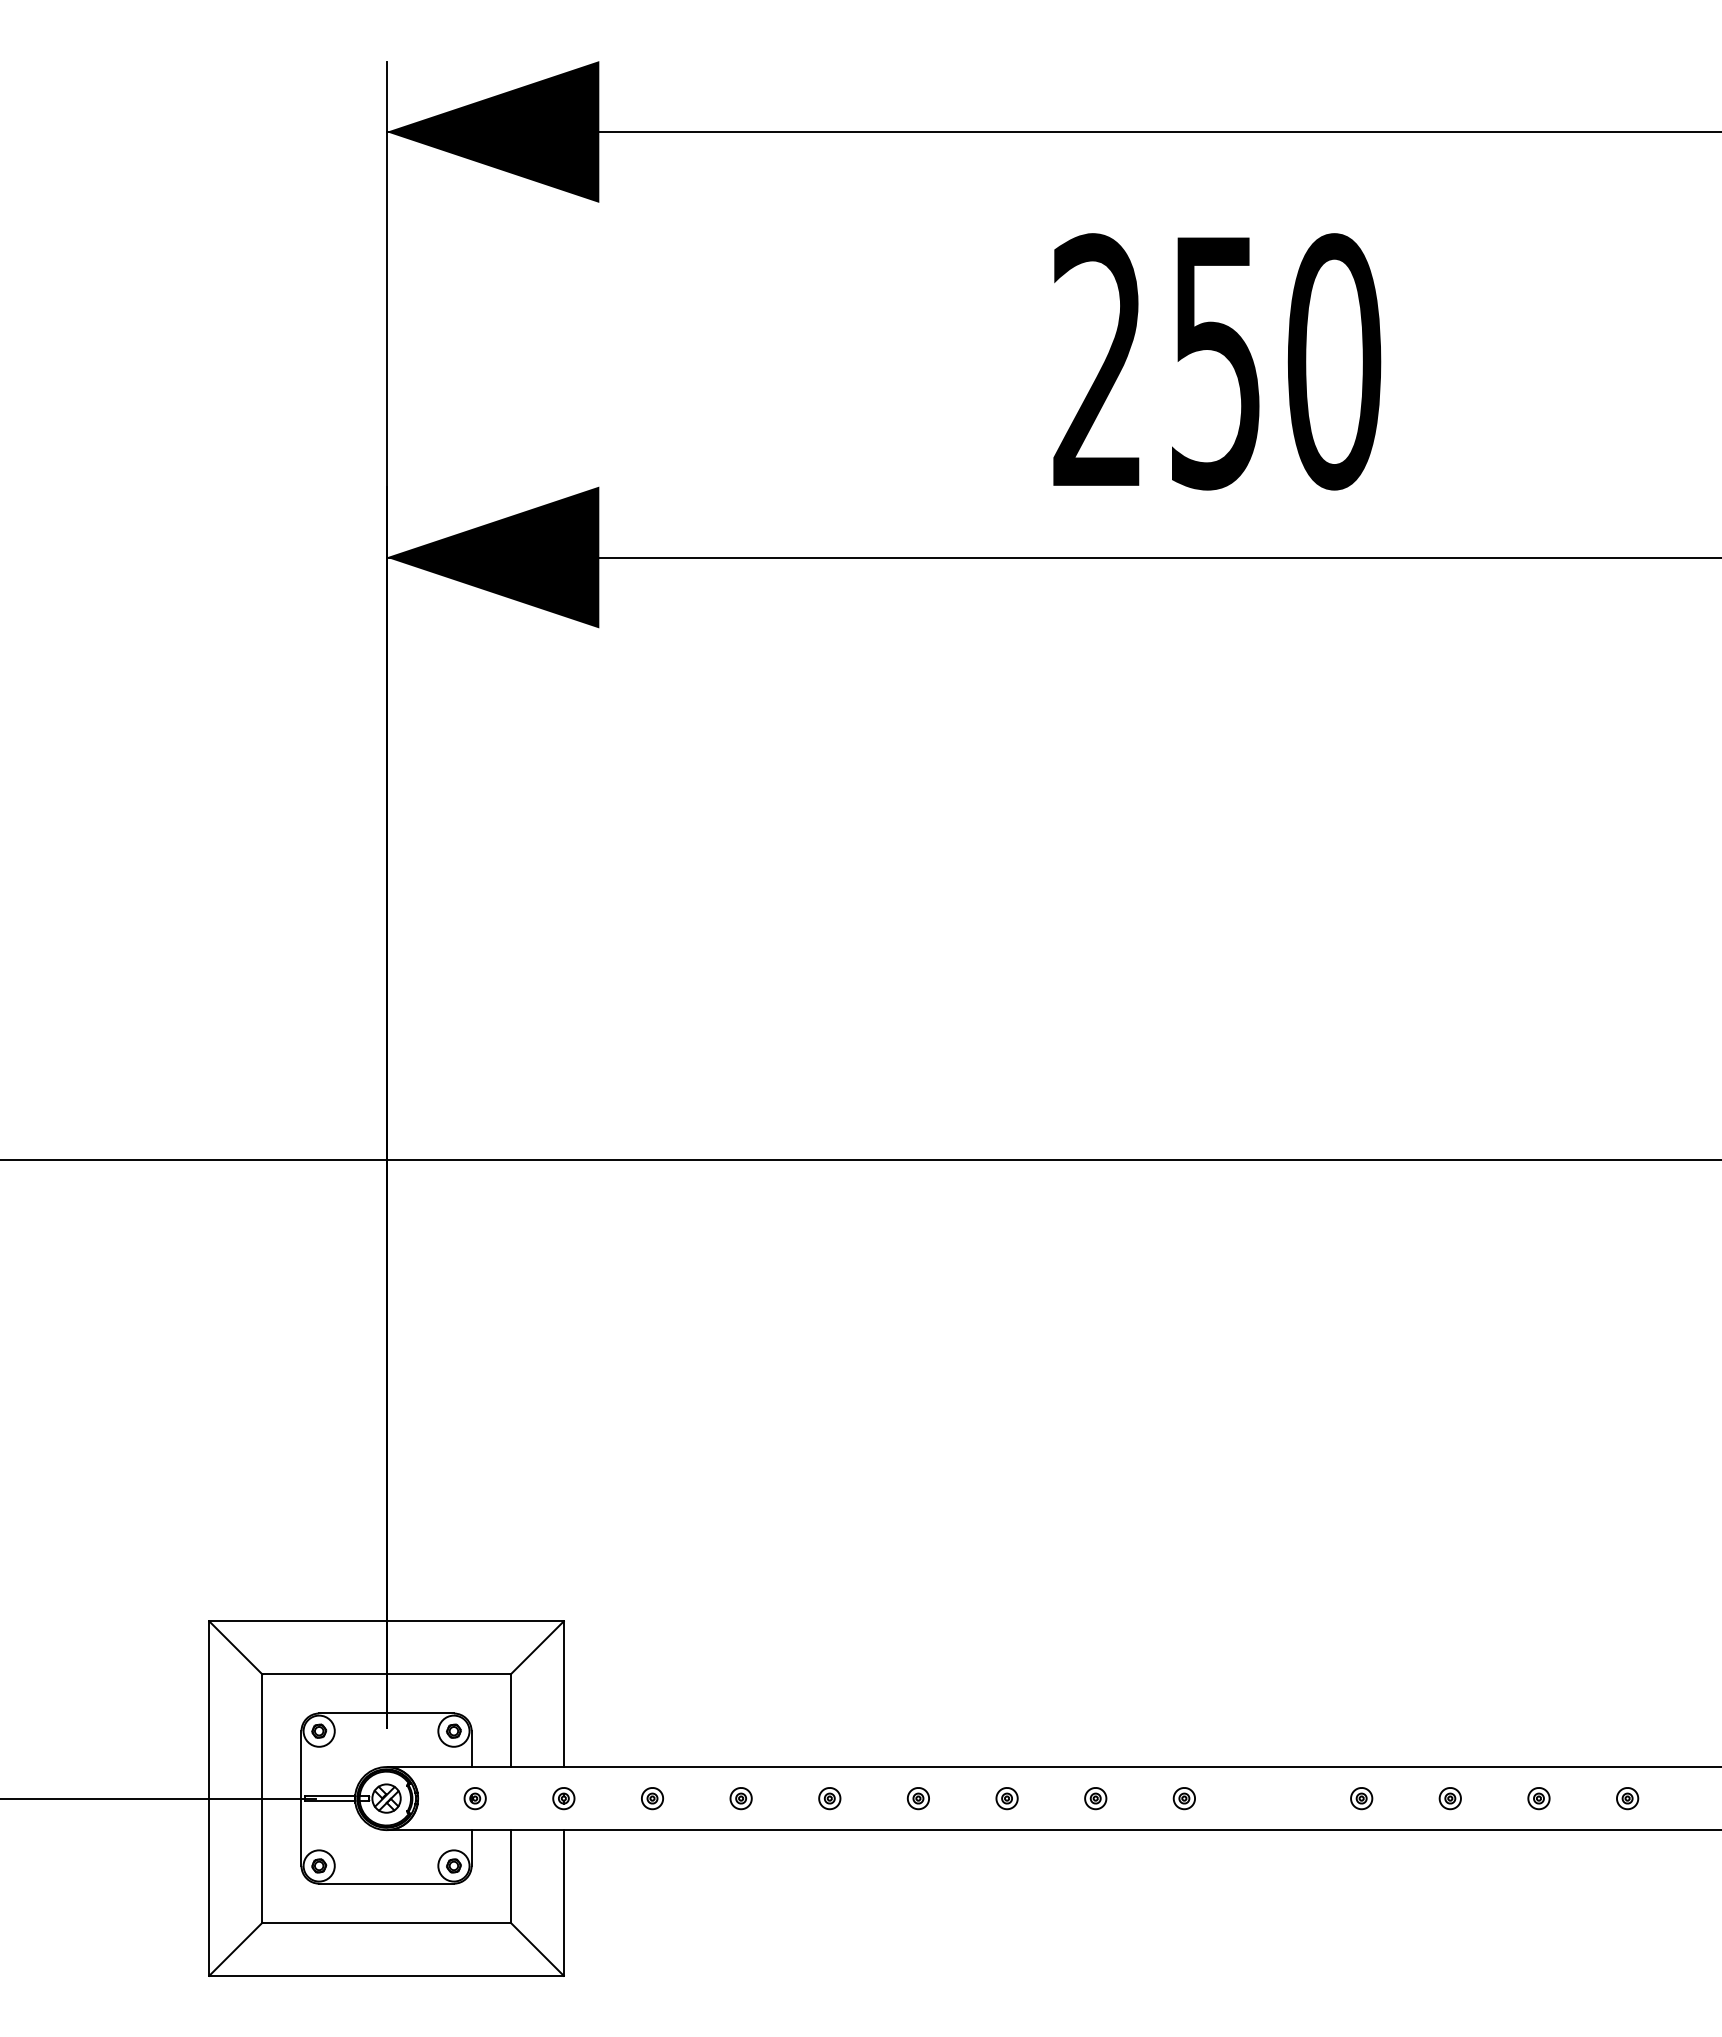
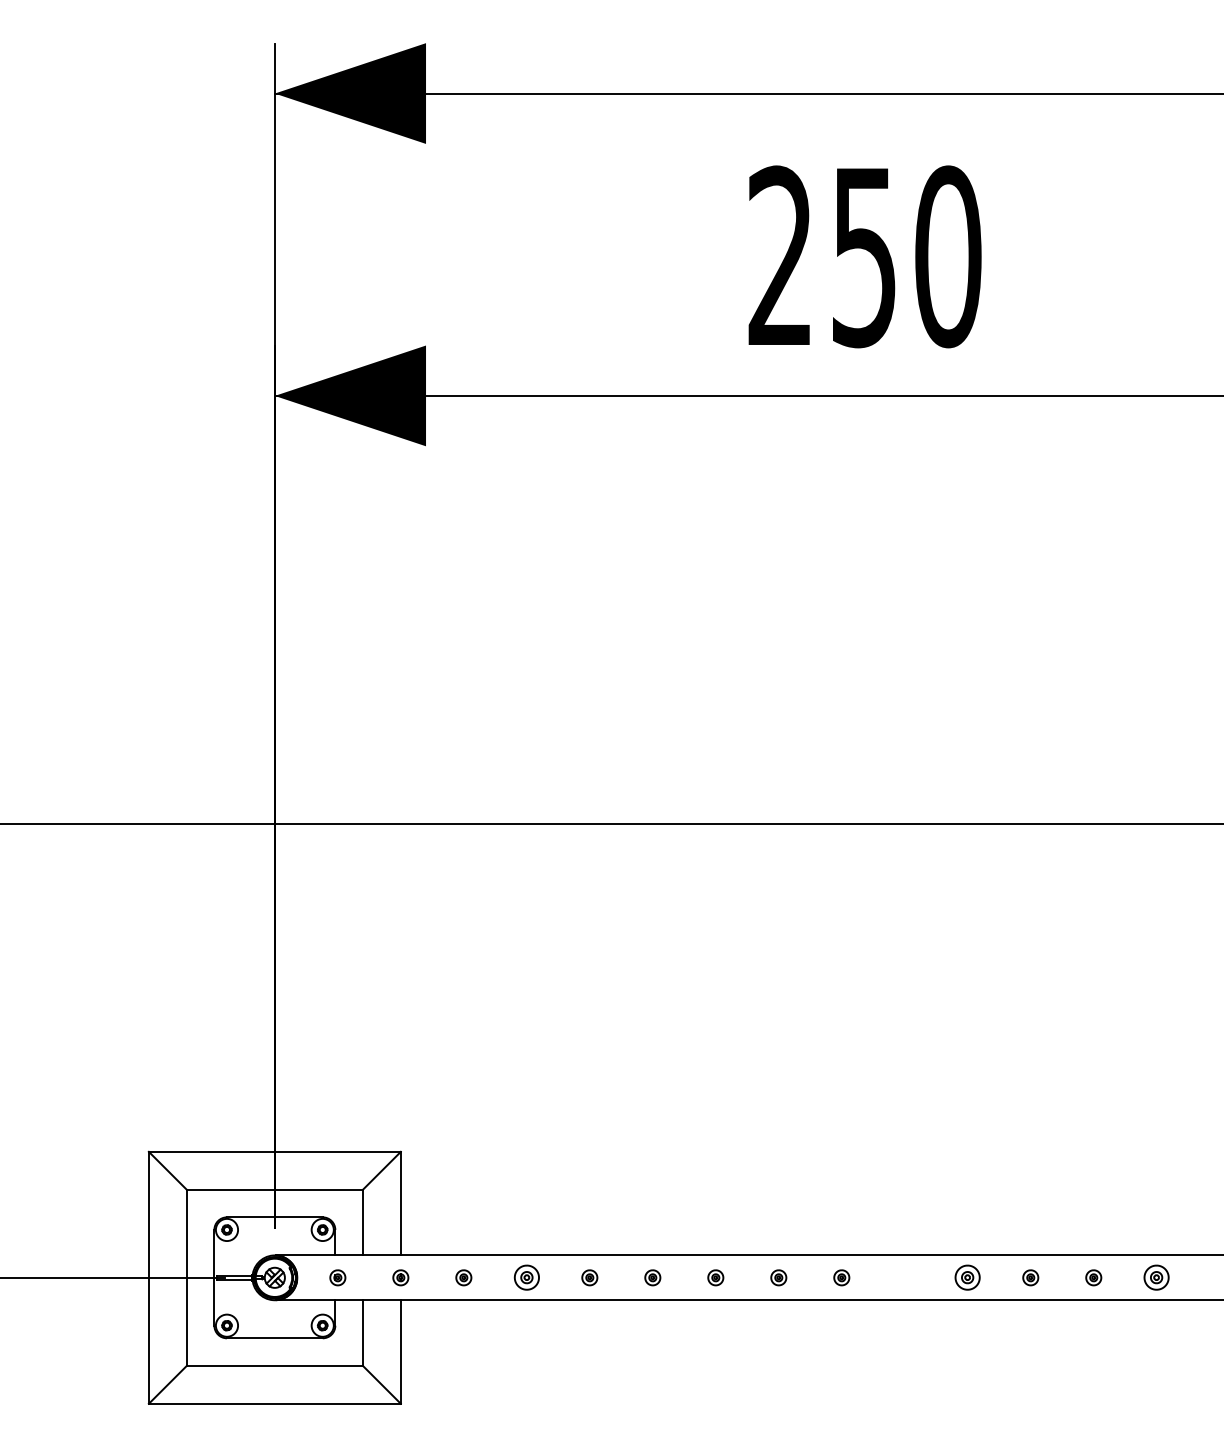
part: (740, 1798) -> (526, 1277), size x1.6
part: (1361, 1798) -> (967, 1277), size x1.6
part: (1627, 1798) -> (1156, 1277), size x1.6

